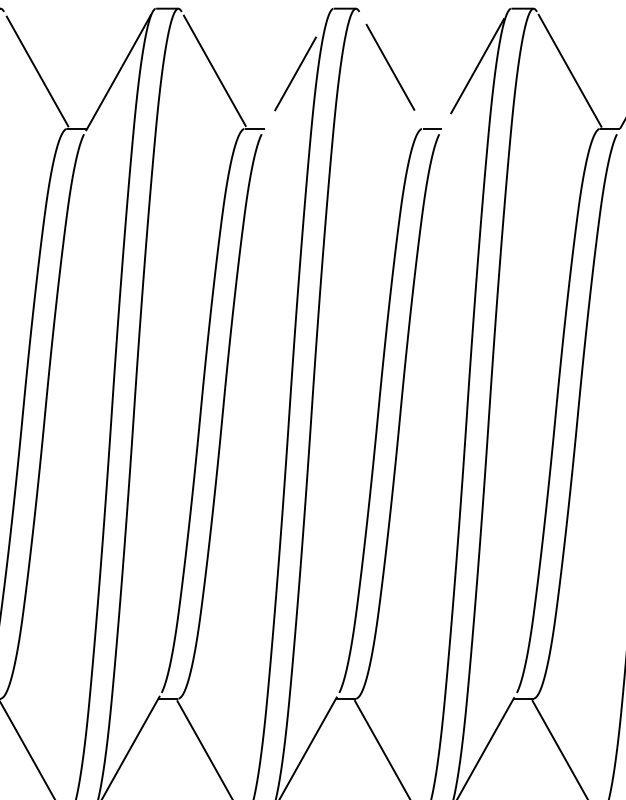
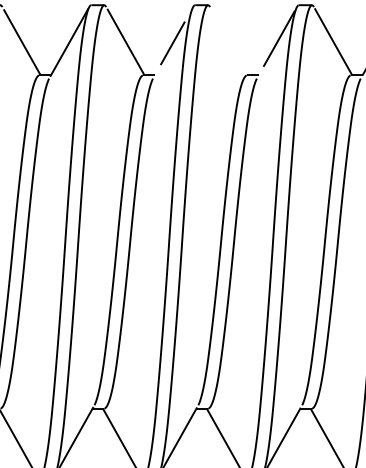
line: (389, 67) -> (227, 39), removed

